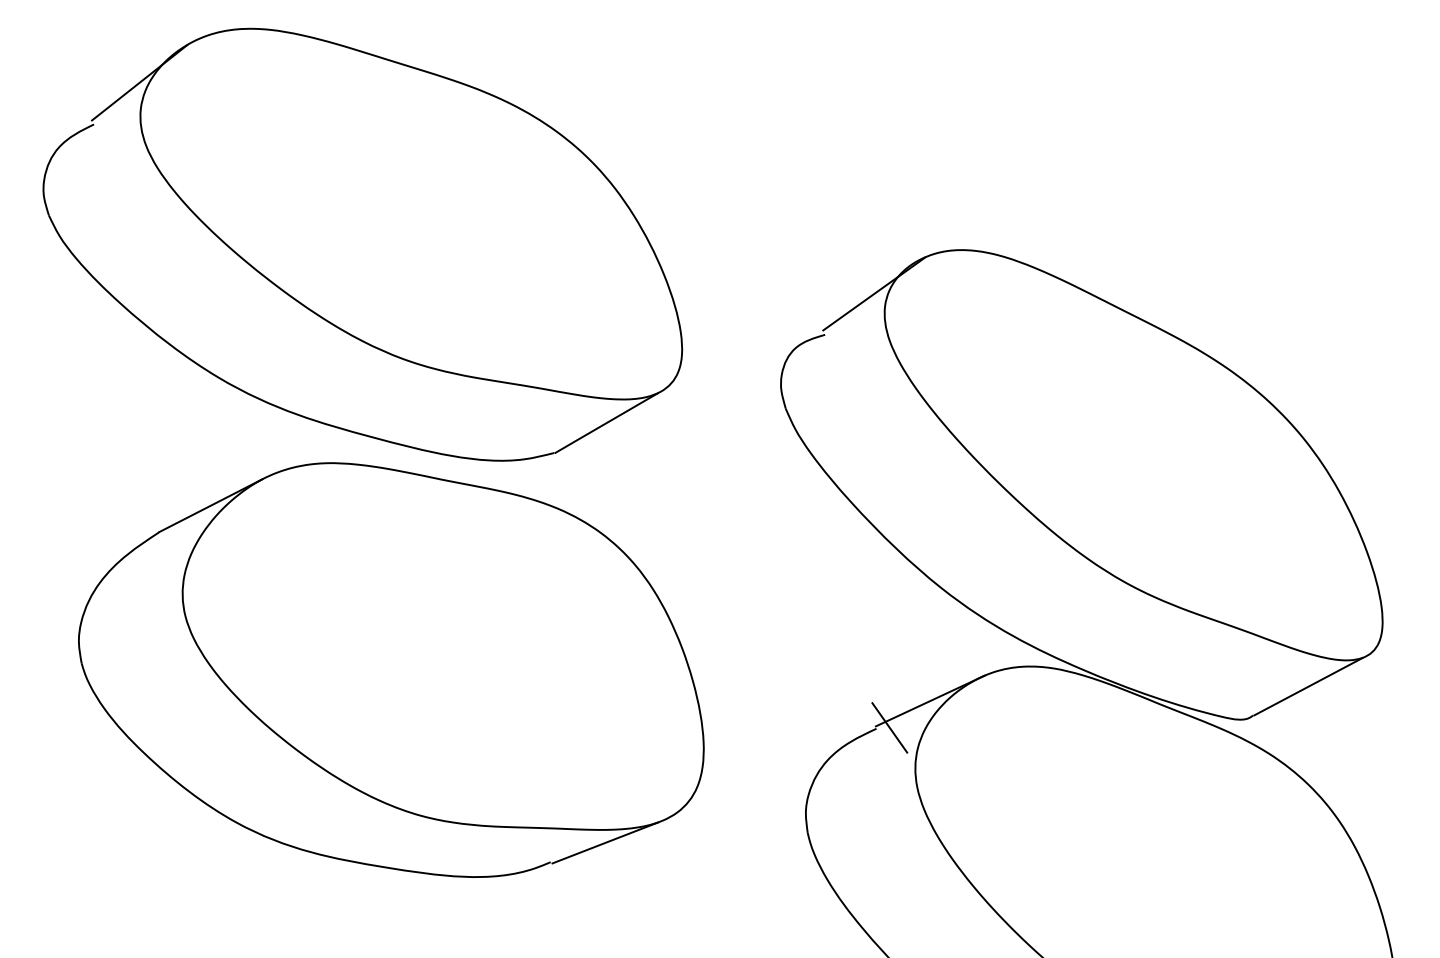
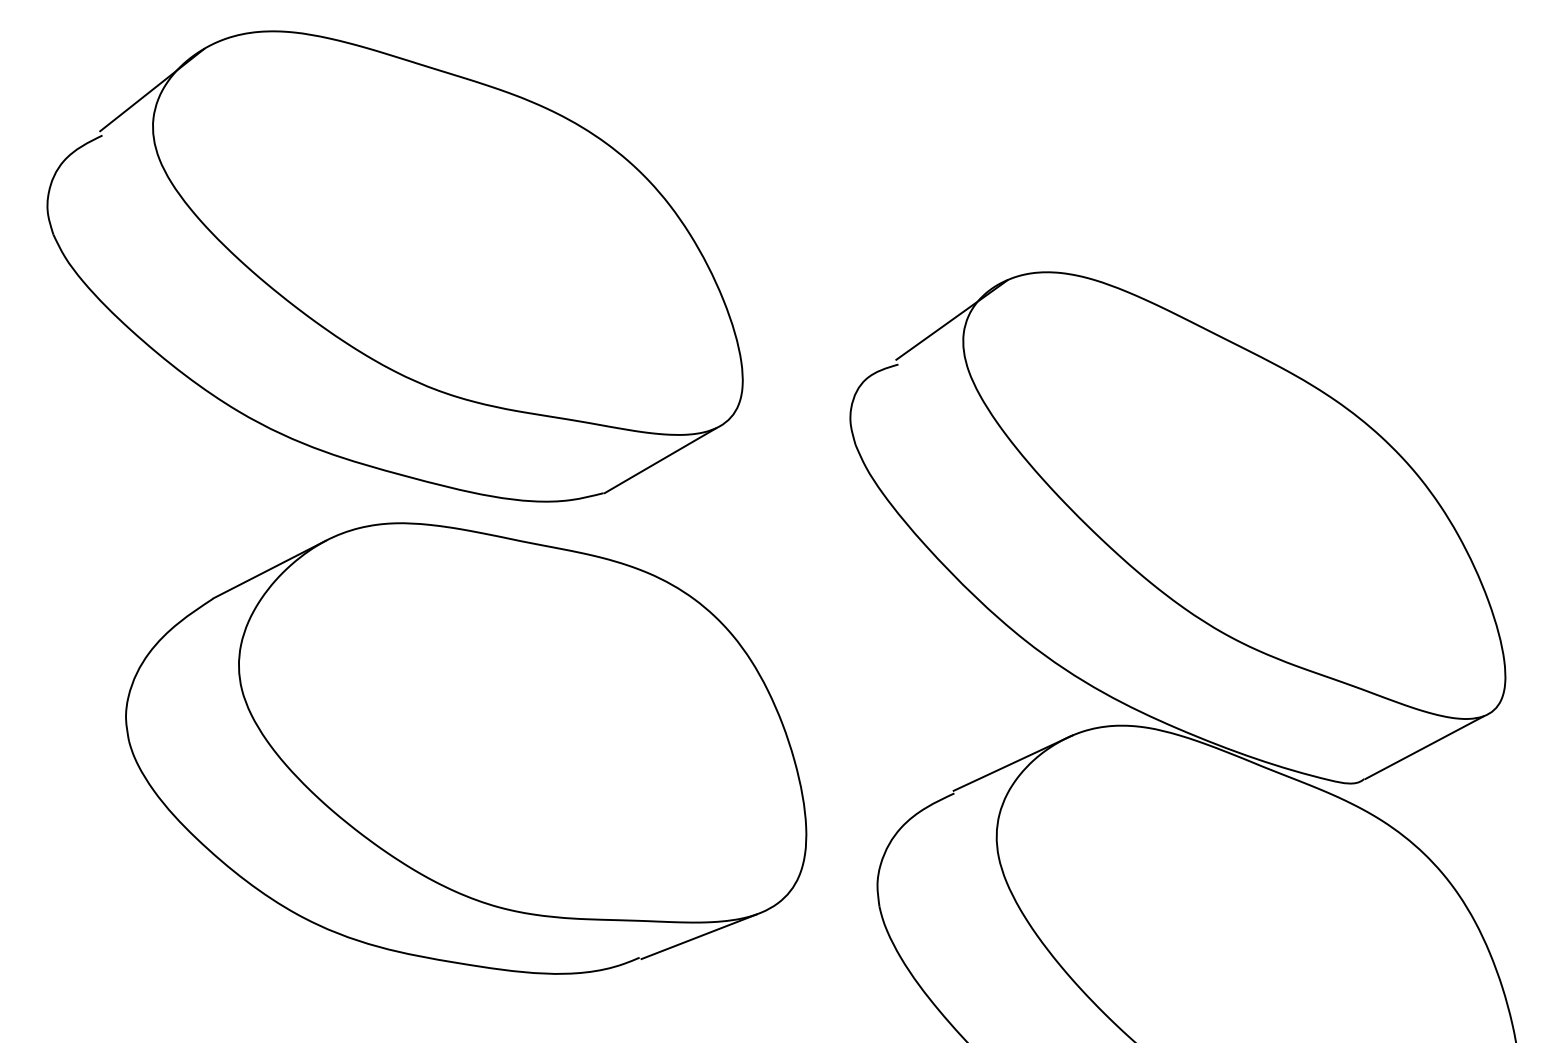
part: (391, 670) -> (466, 748), moved
line: (889, 727) -> (968, 792), removed

